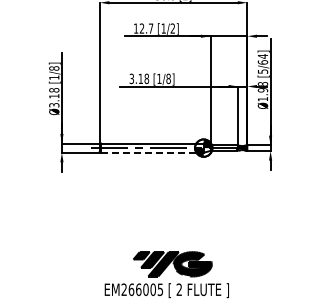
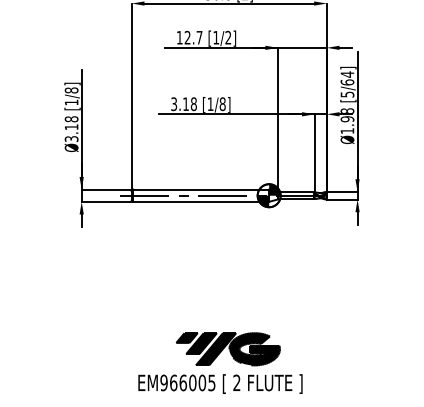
line: (152, 152) -> (201, 201), dashed -> solid
text: (124, 289) -> (164, 382), EM266005 -> EM966005

